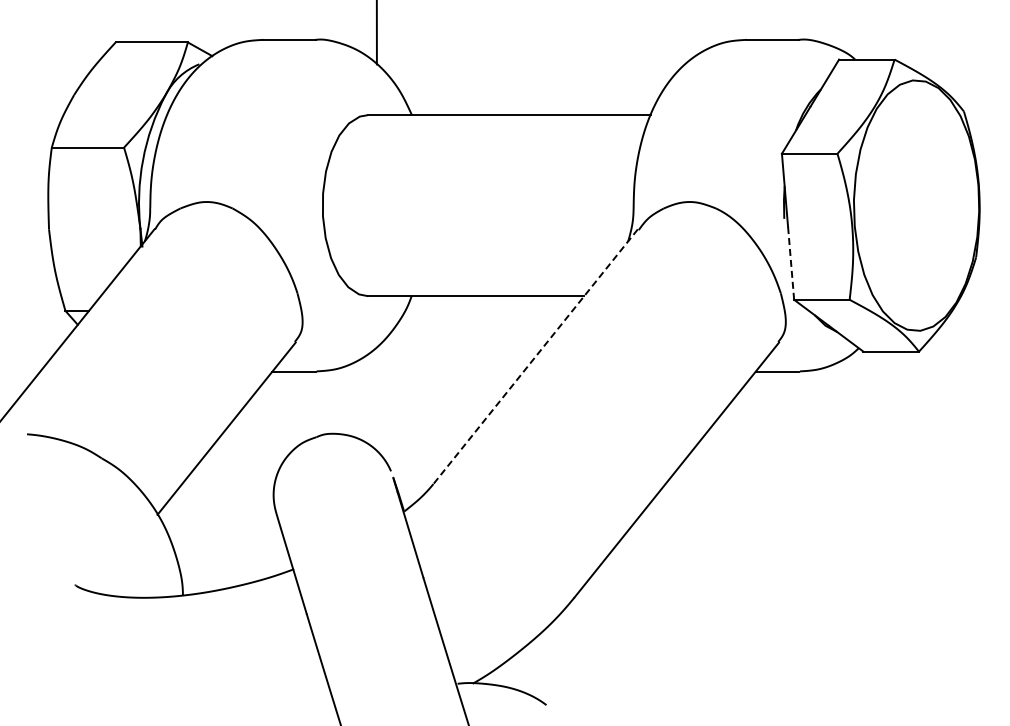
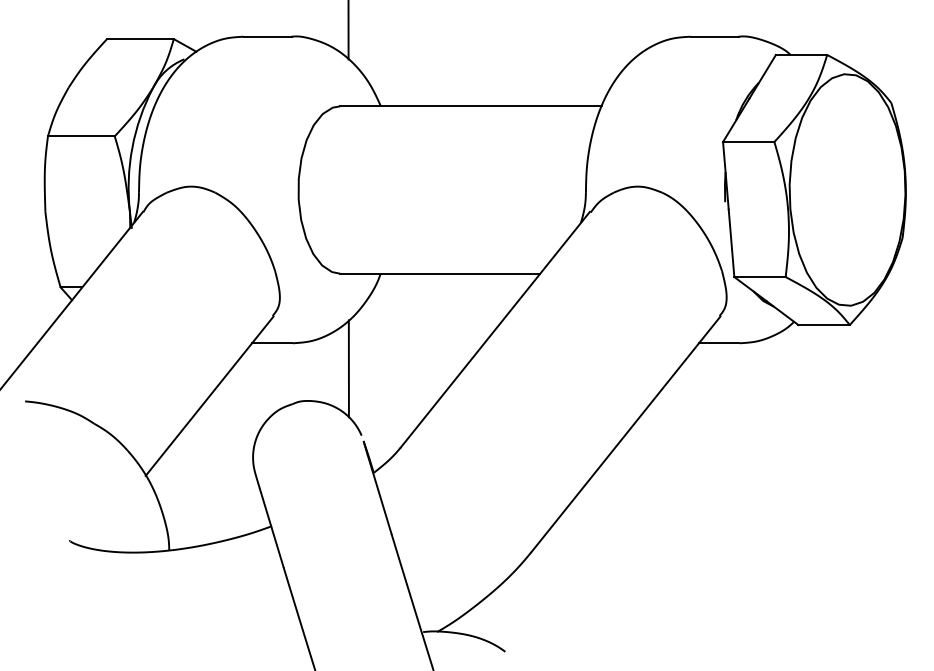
line: (791, 263) -> (731, 243), dashed -> solid
line: (535, 357) -> (495, 330), dashed -> solid
line: (377, 398) -> (349, 368), added

